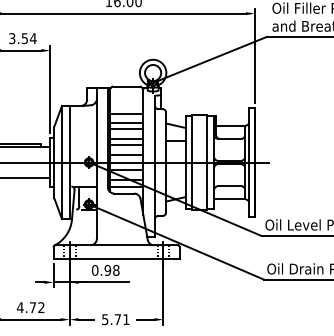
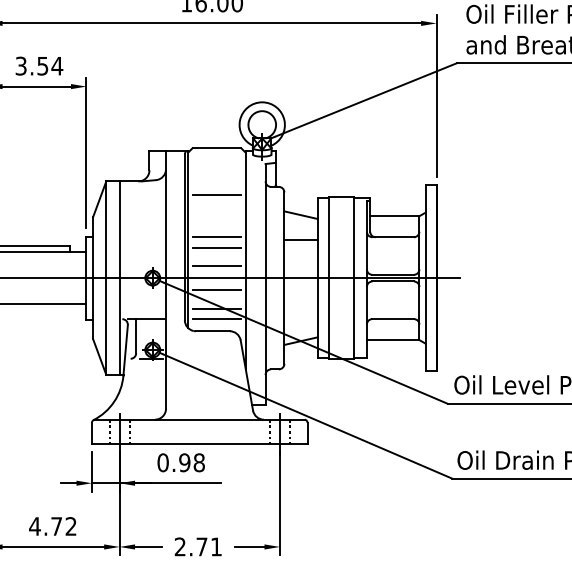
line: (126, 122) -> (216, 209), removed
line: (126, 128) -> (216, 219), removed
text: (105, 319) -> (180, 546), 5.71 -> 2.71

